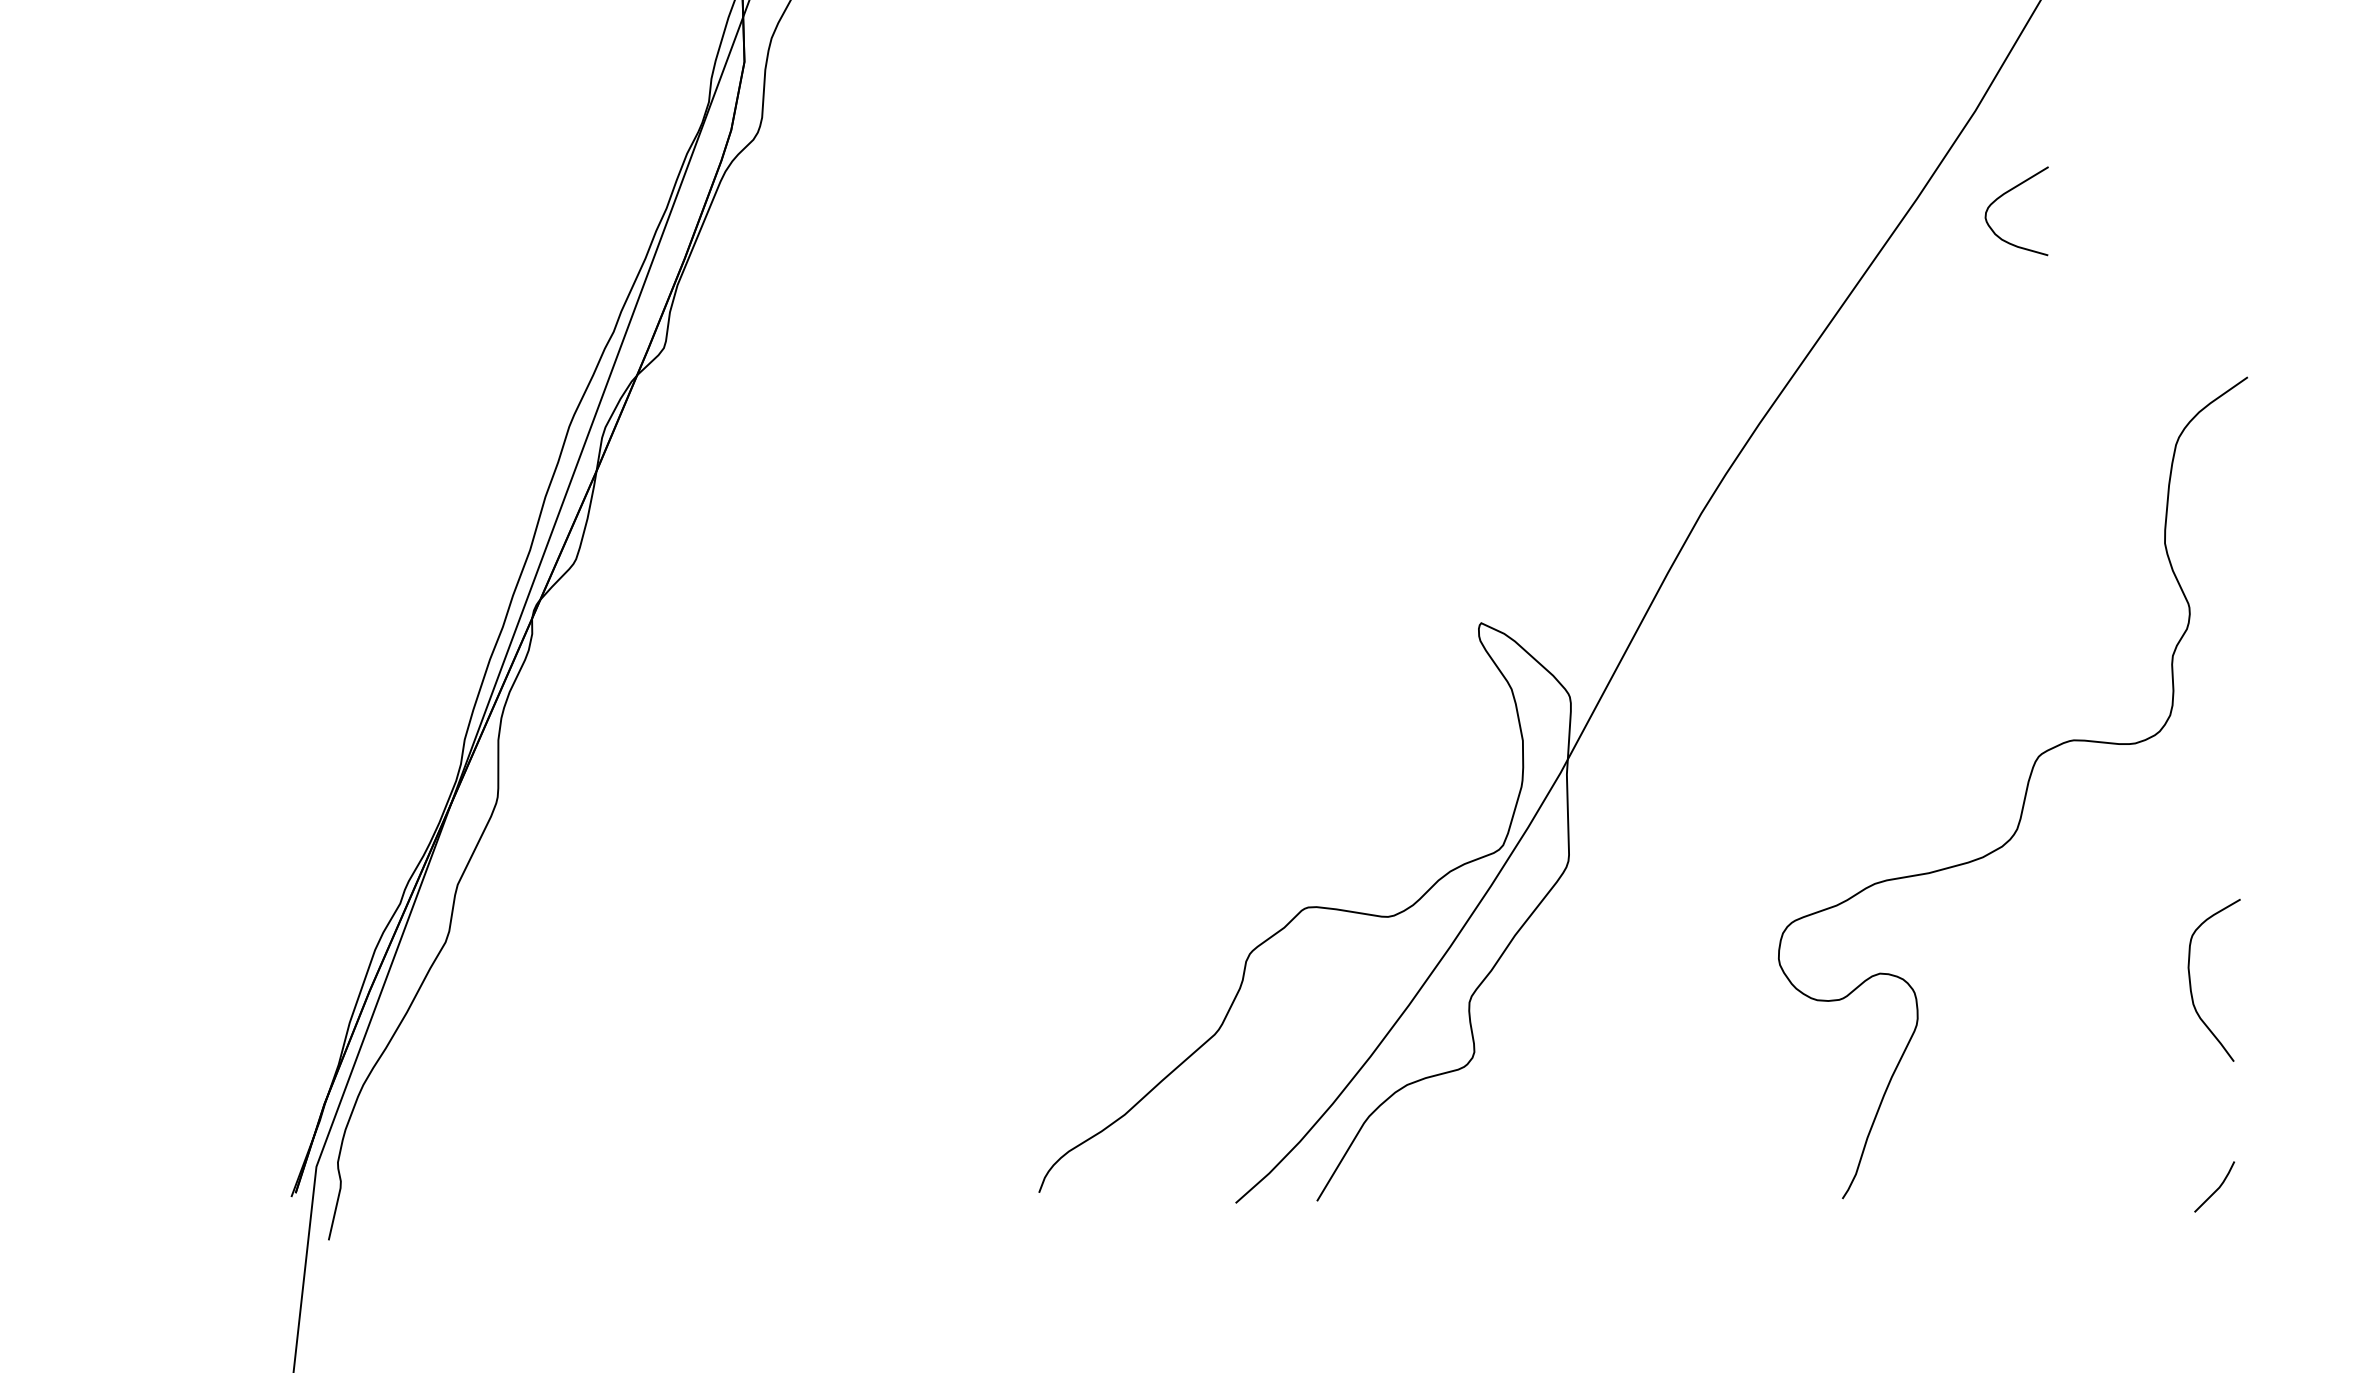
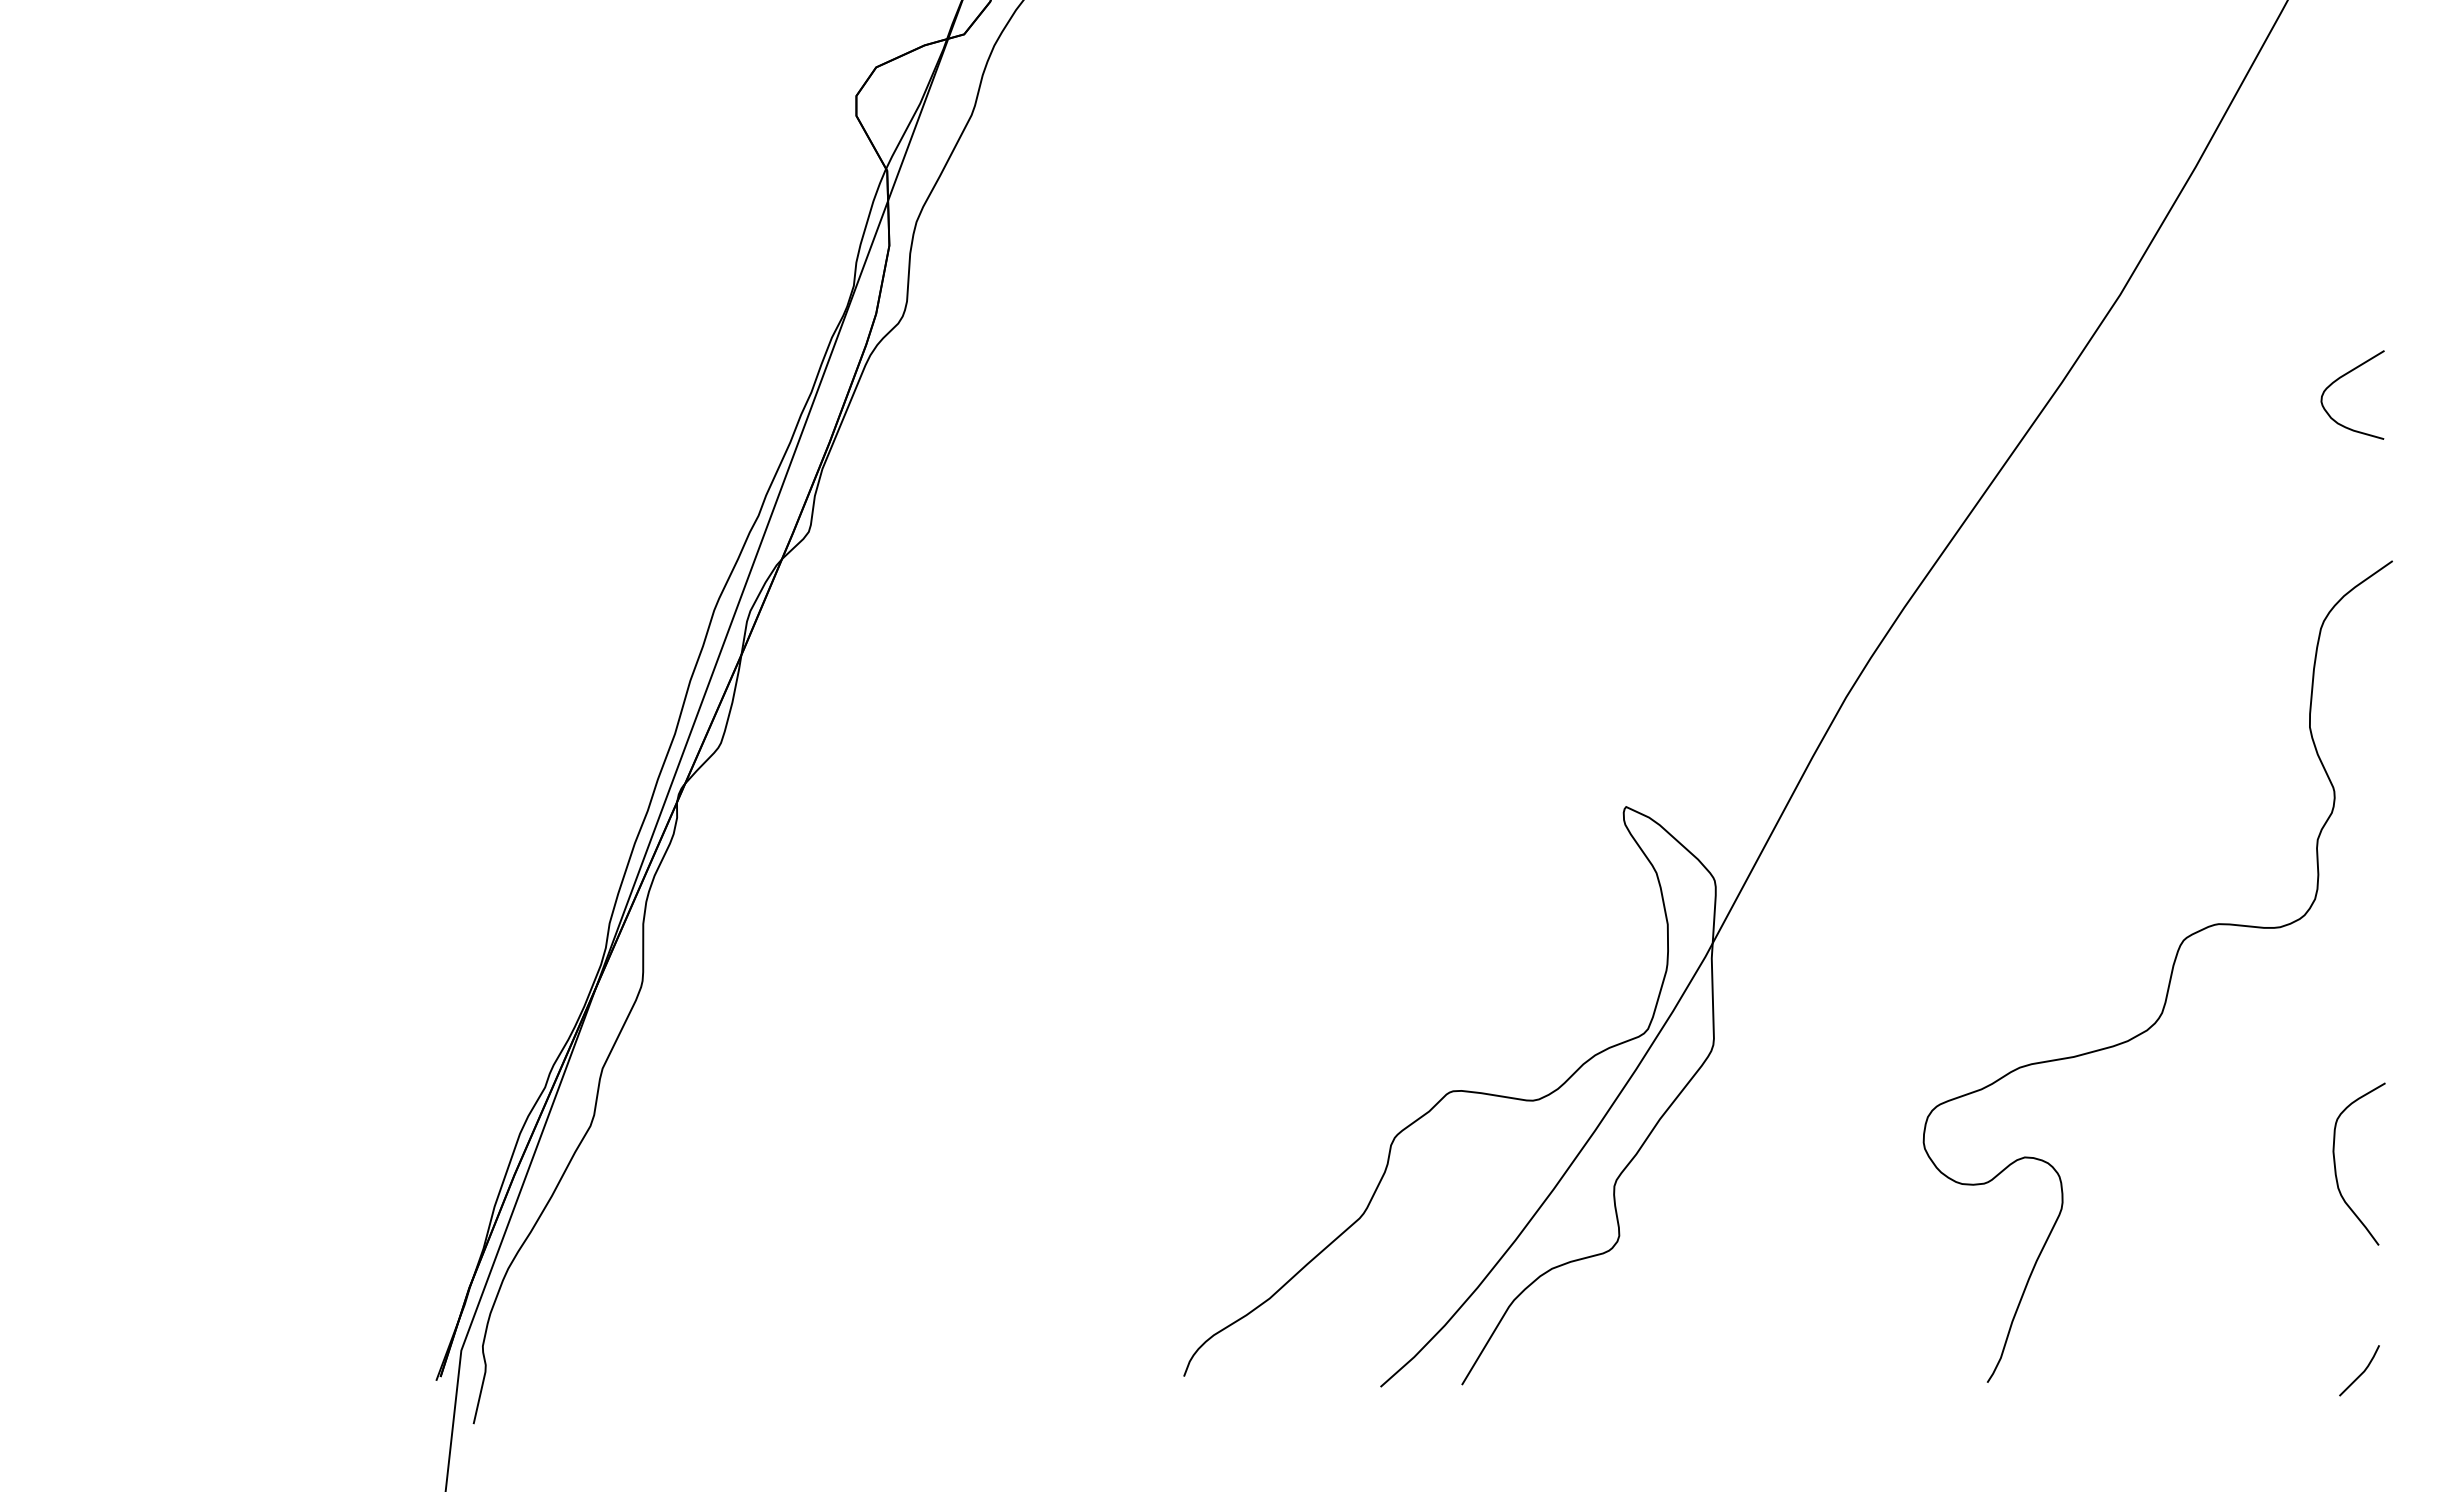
curve: (2008, 192) -> (2344, 376), moved

